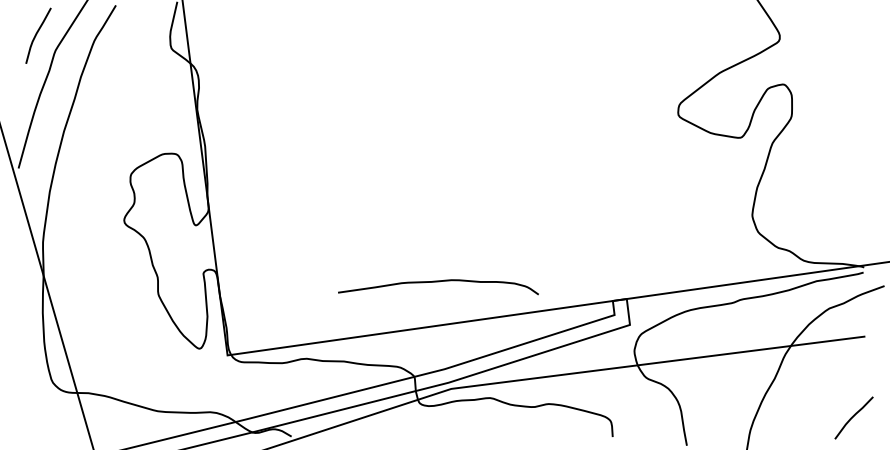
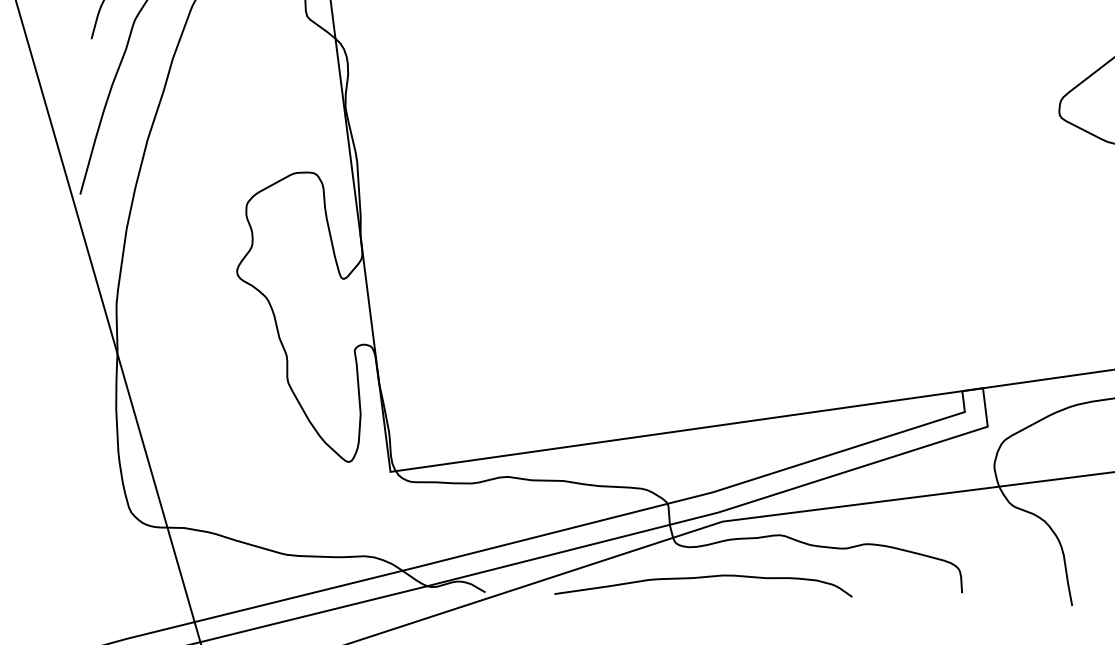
curve: (438, 282) -> (703, 578), moved

